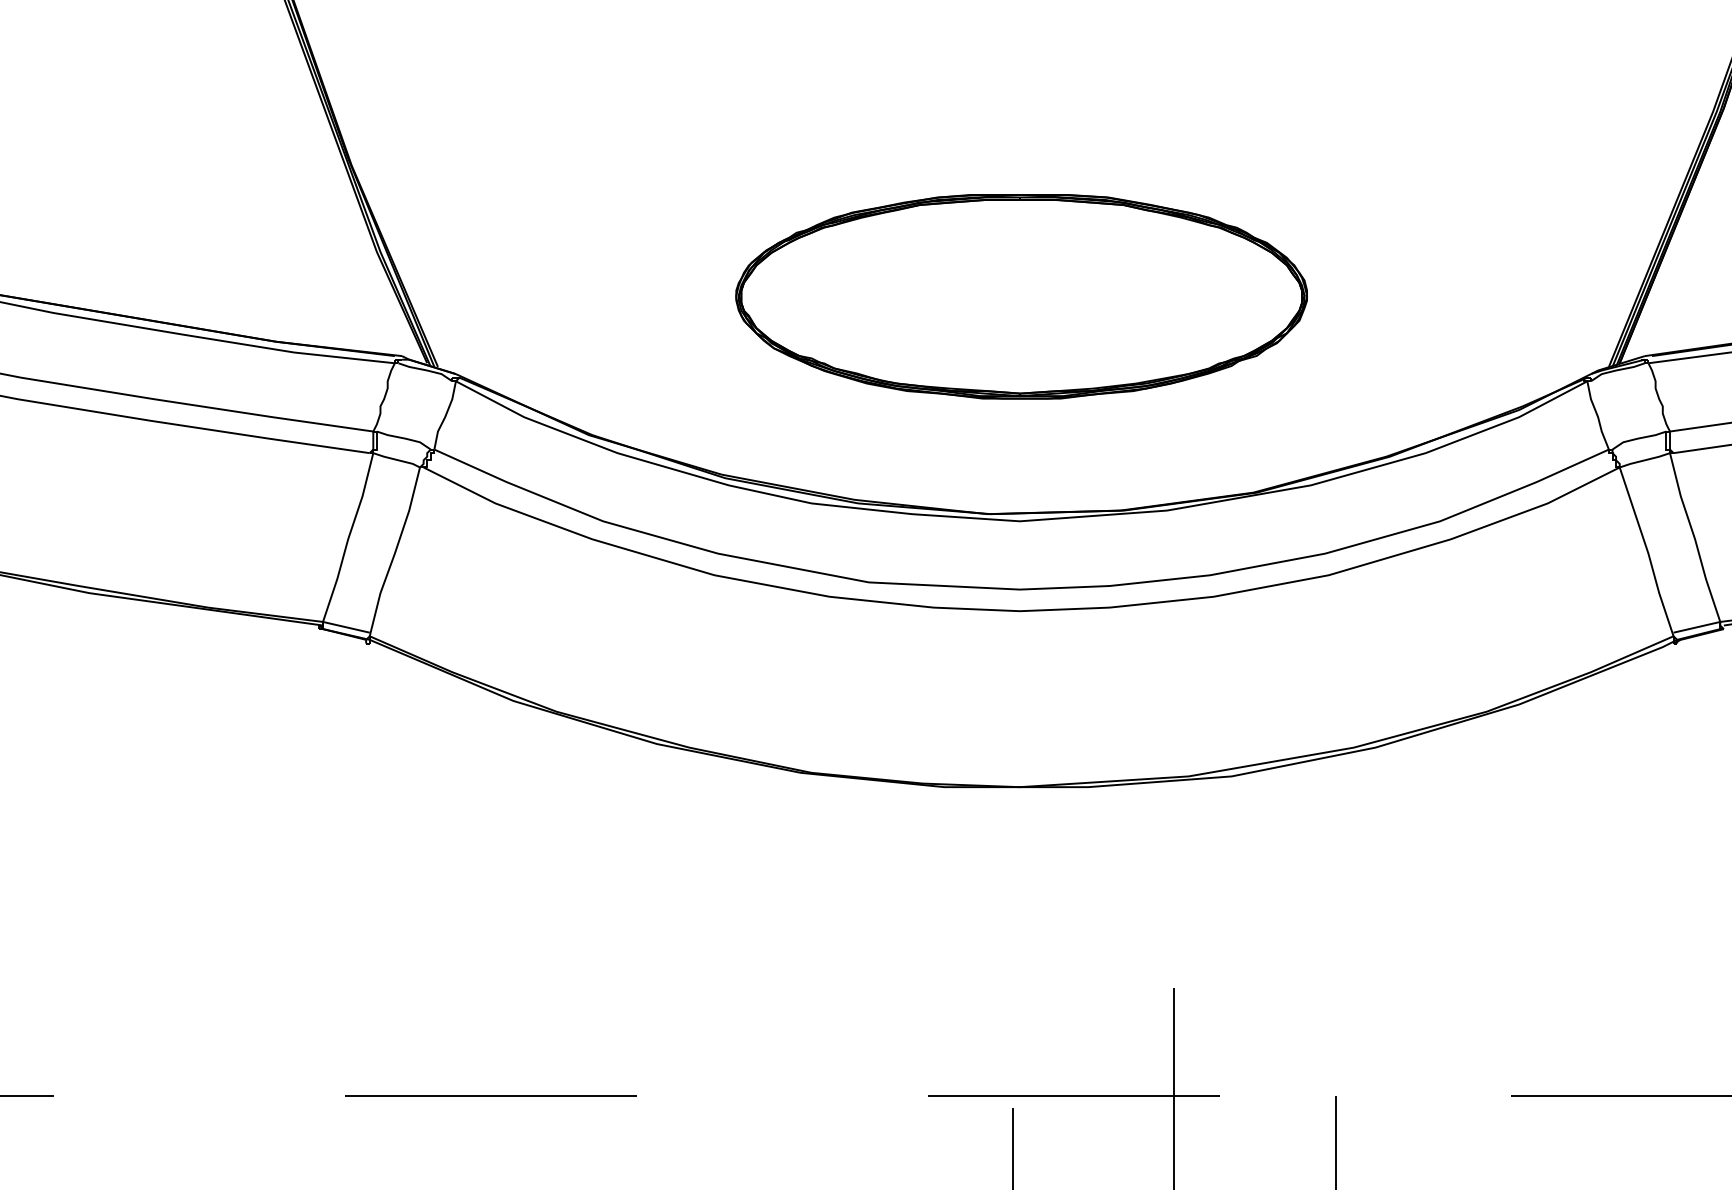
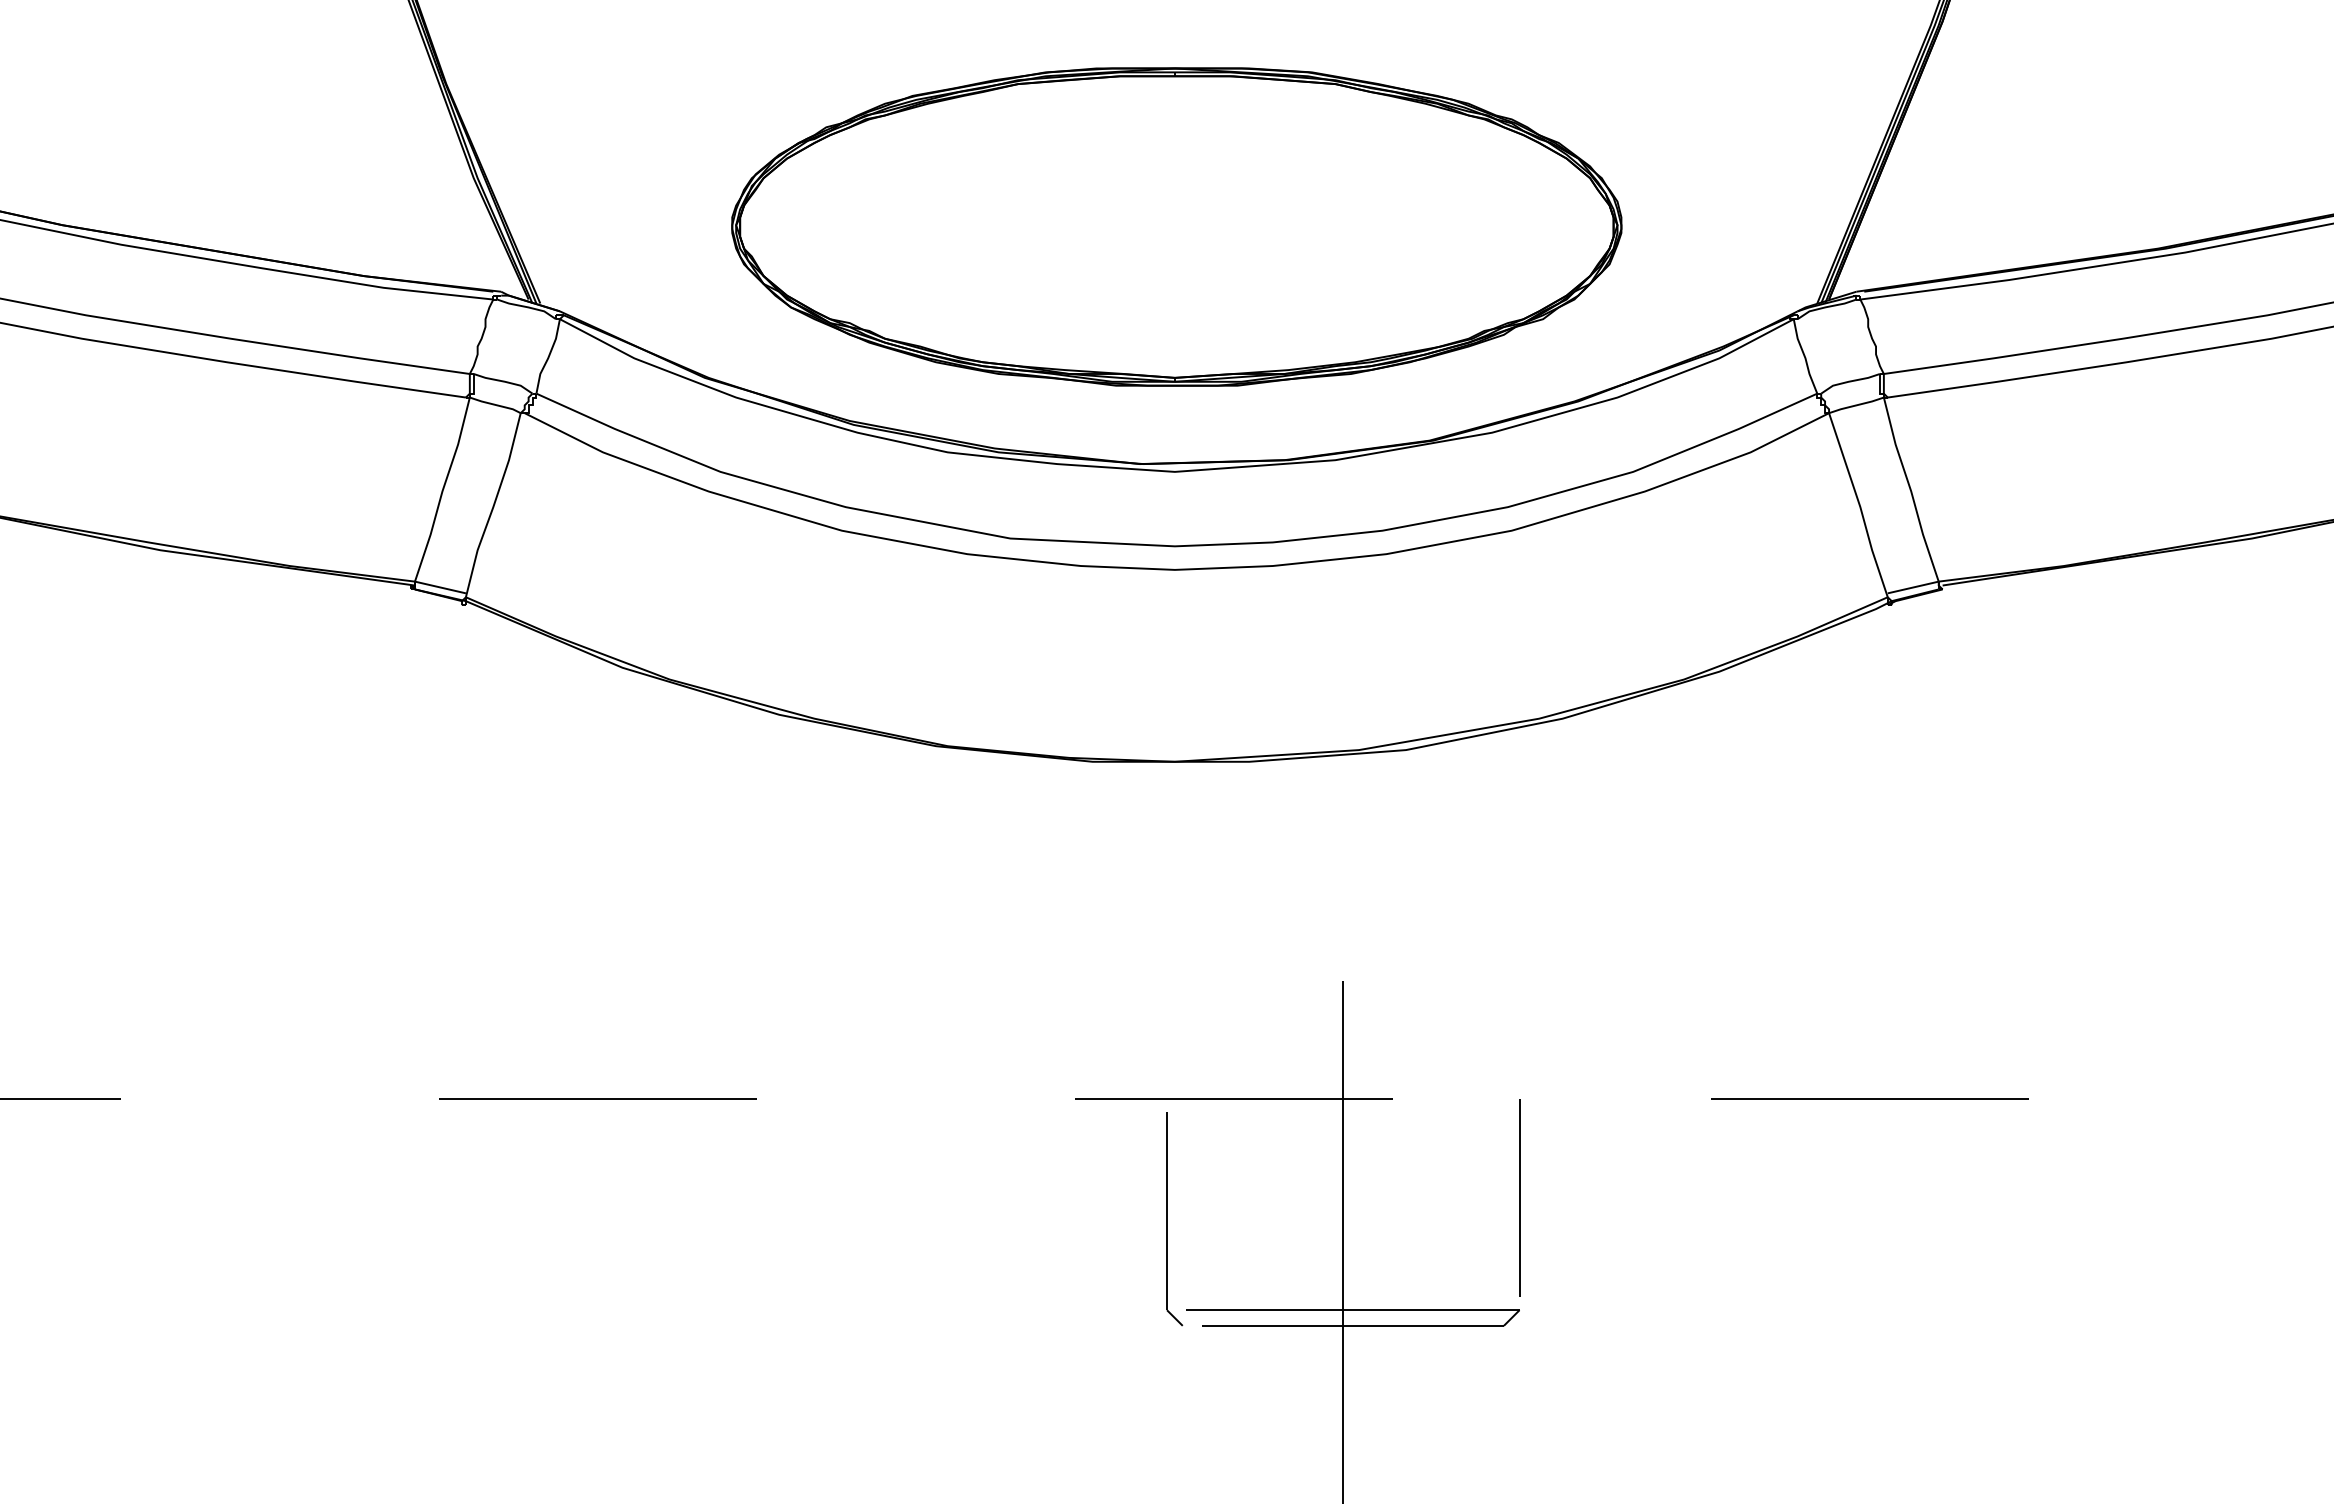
part: (1021, 296) -> (1176, 226), size x1.43

